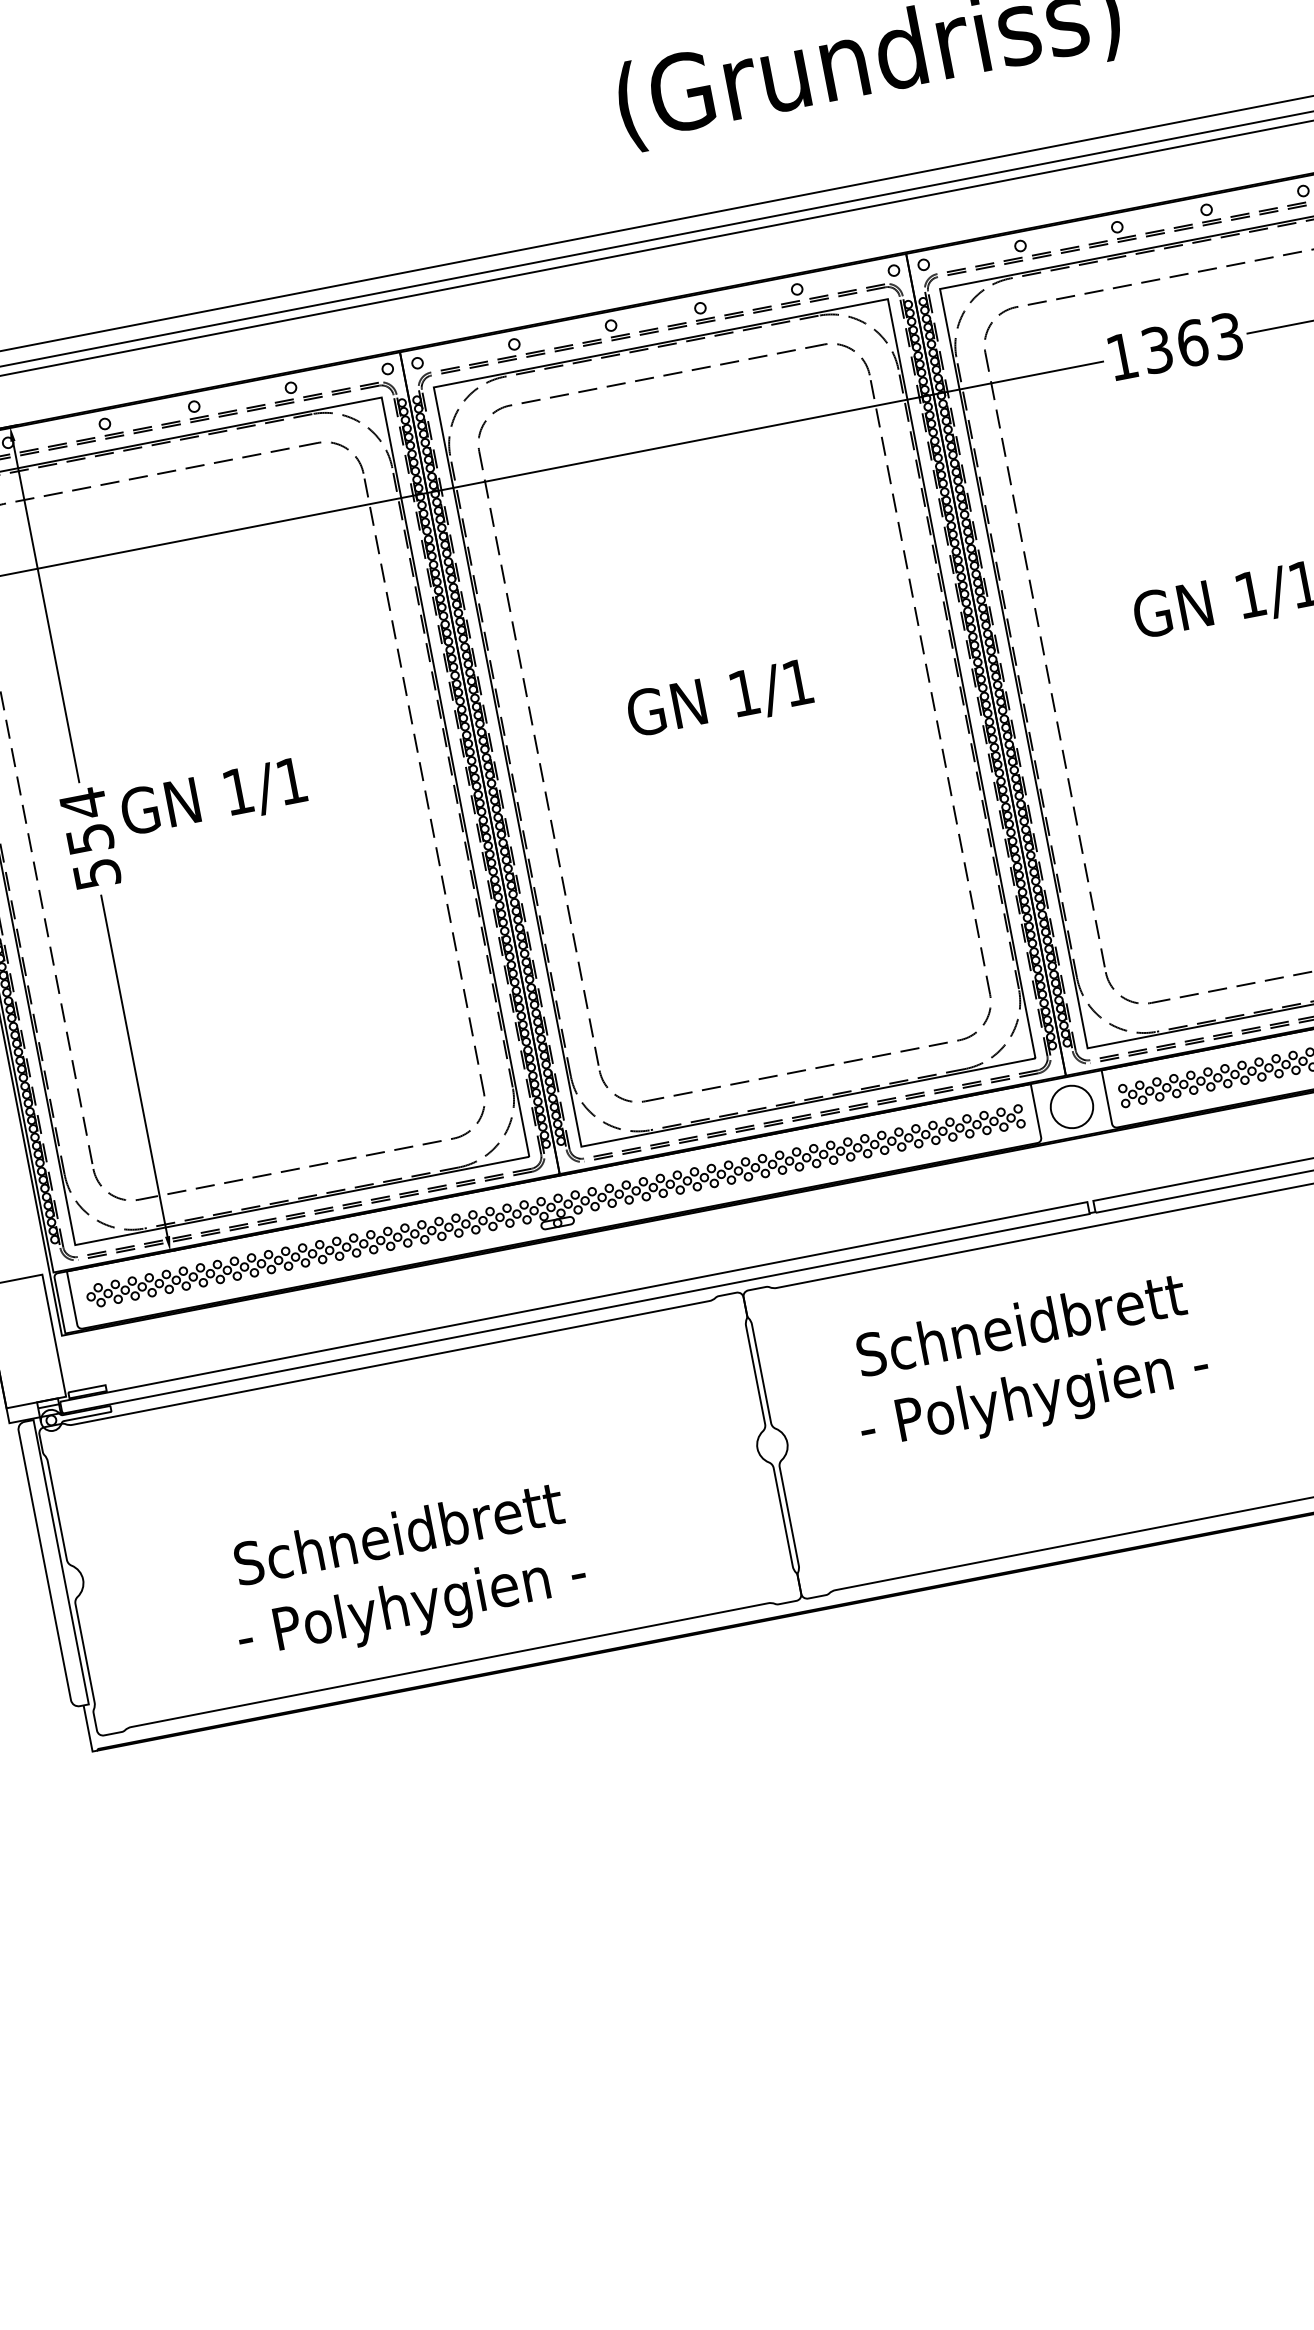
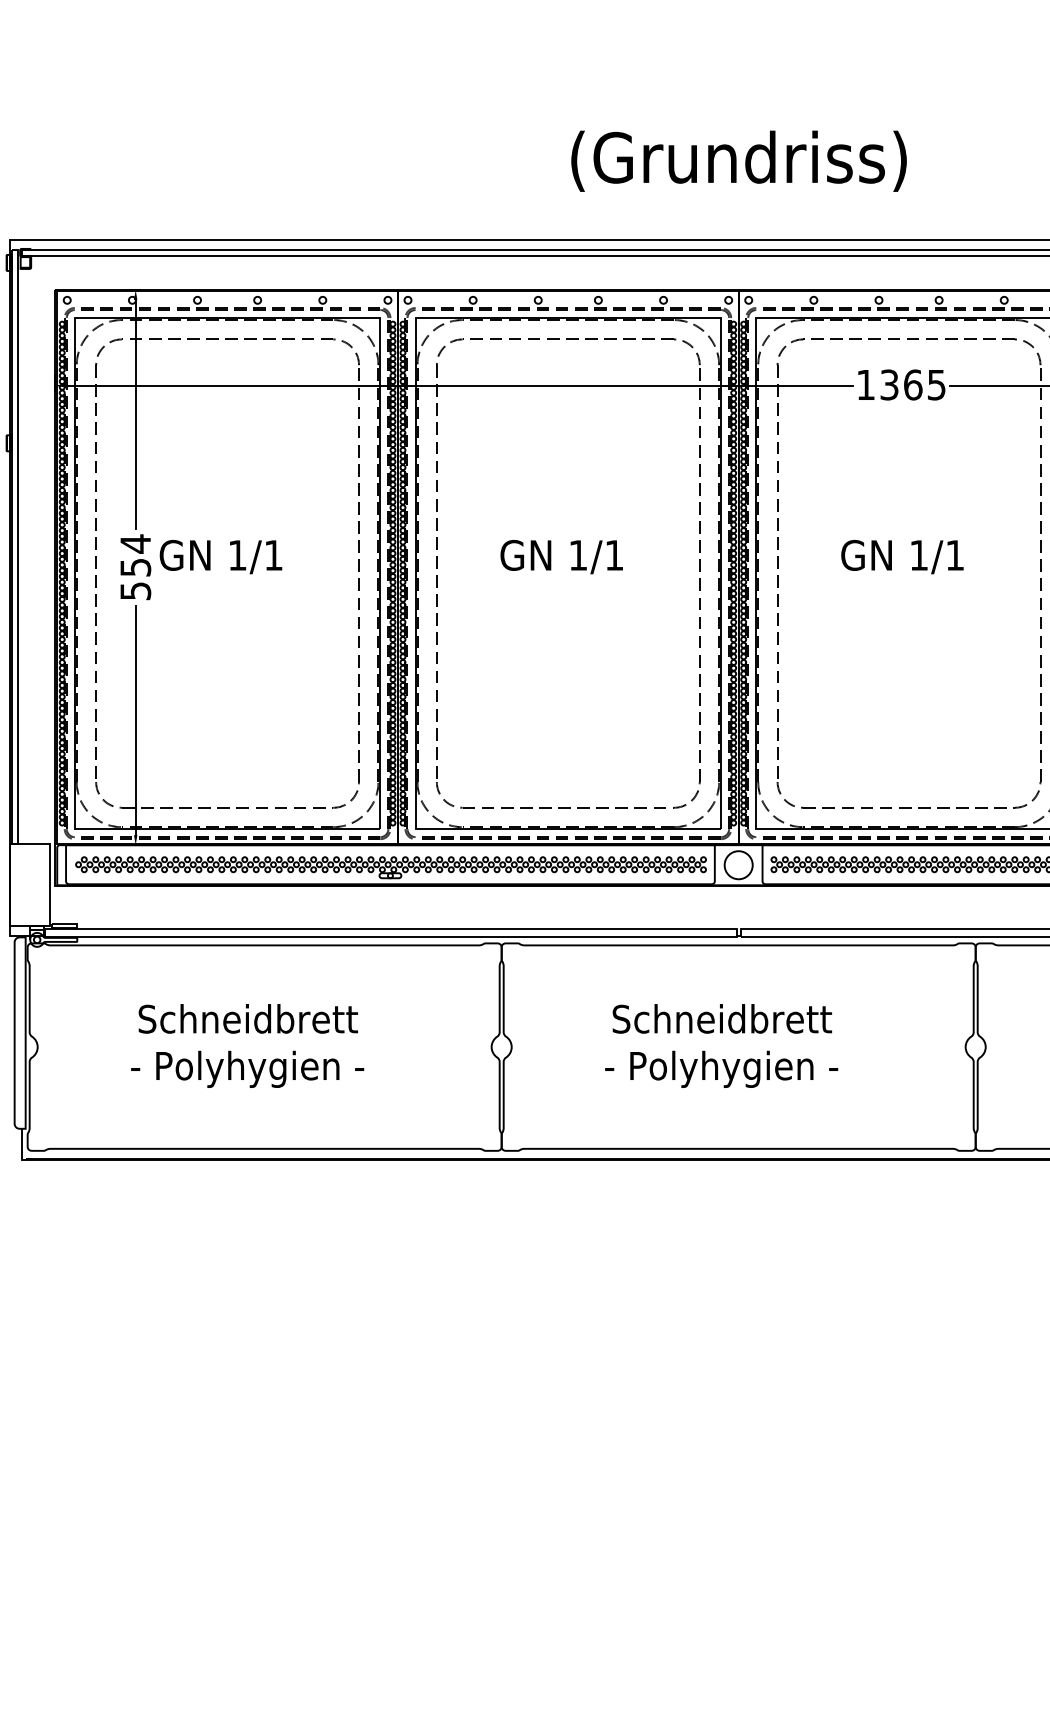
text: (1227, 335) -> (936, 384), 1363 -> 1365
text: (1027, 1364) -> (721, 1045), moved
text: (405, 1573) -> (247, 1045), moved

